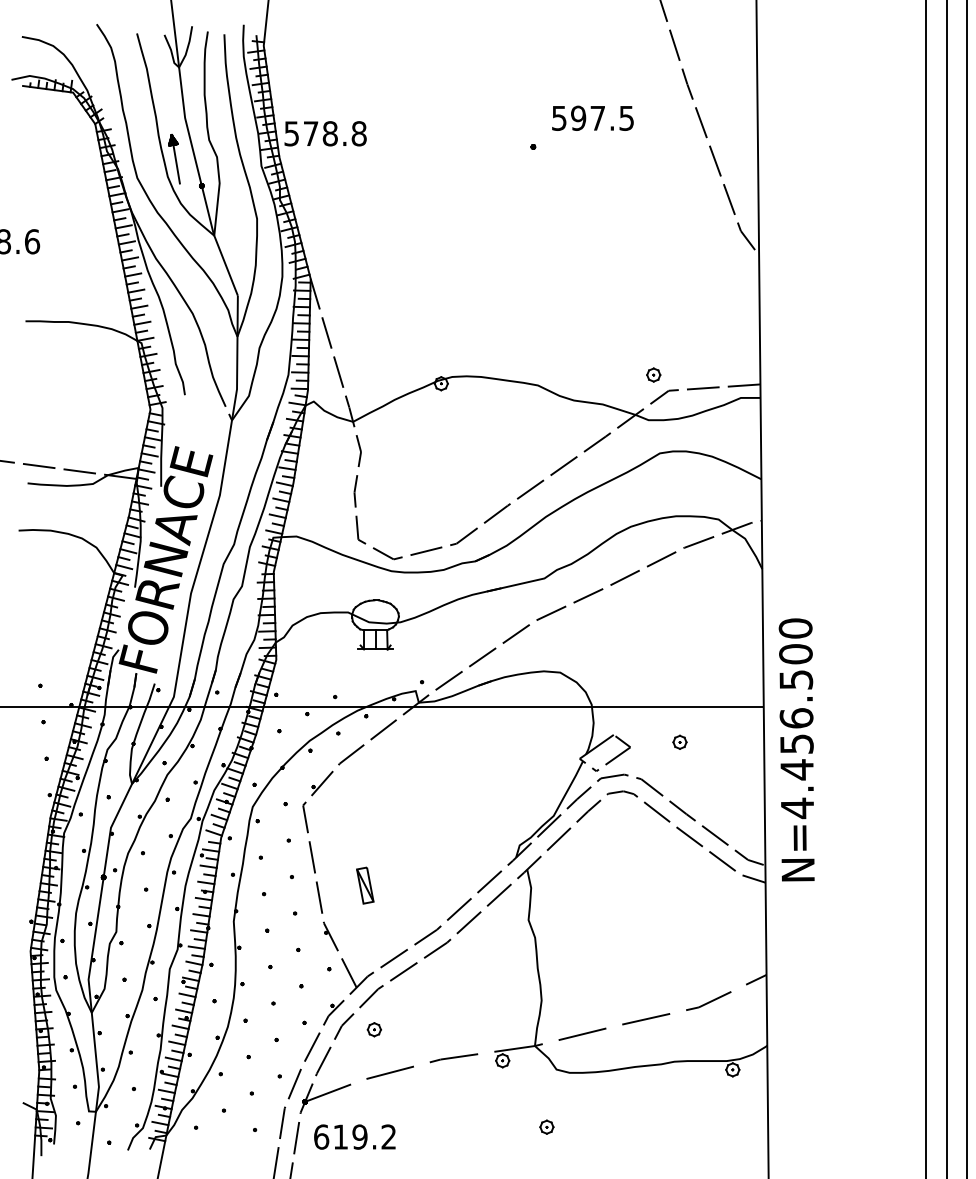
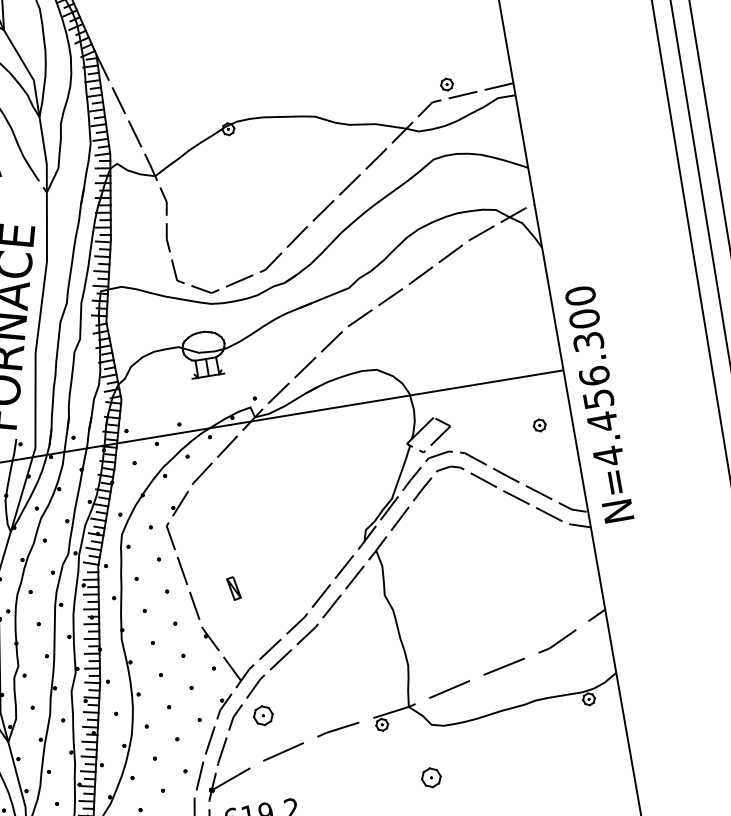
part: (653, 374) -> (446, 84), moved
text: (795, 679) -> (587, 341), N=4.456.500 -> N=4.456.300
part: (679, 741) -> (539, 424), moved
part: (365, 885) -> (234, 588), size x0.7
part: (373, 1029) -> (262, 715), size x1.6
part: (546, 1126) -> (430, 777), size x1.6

